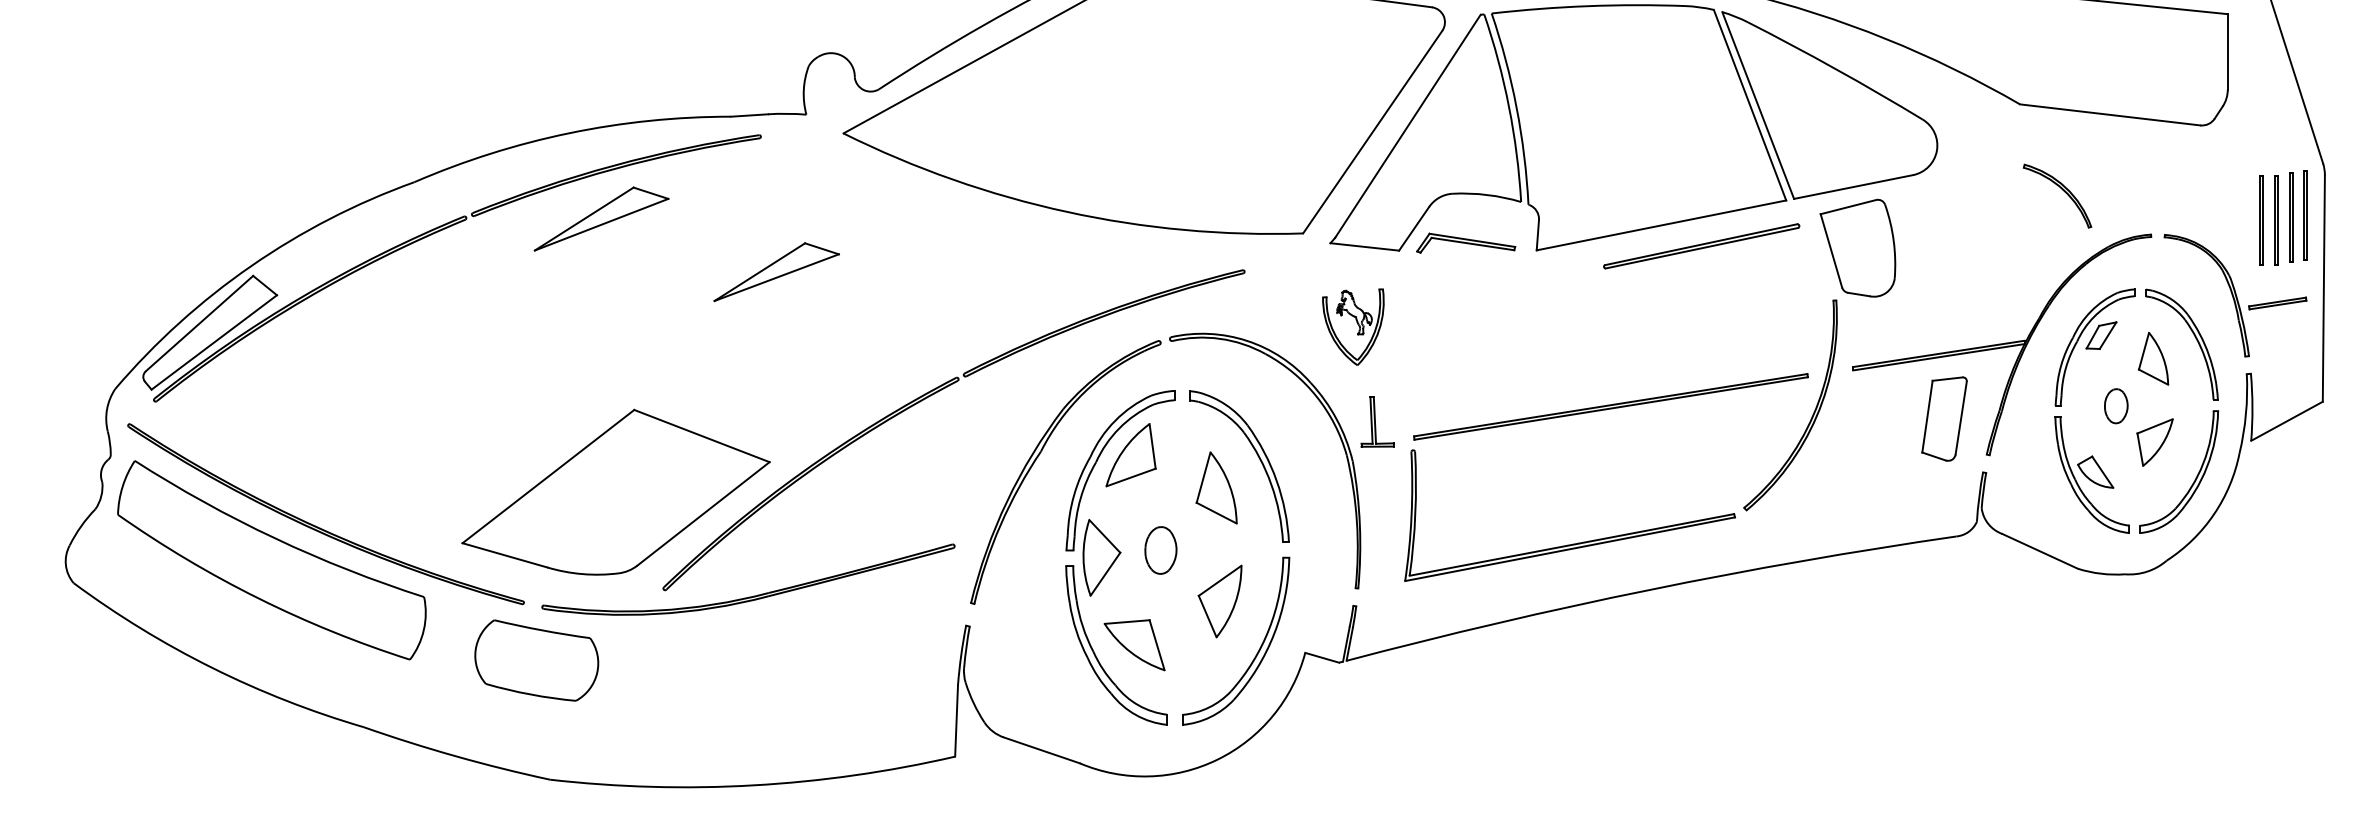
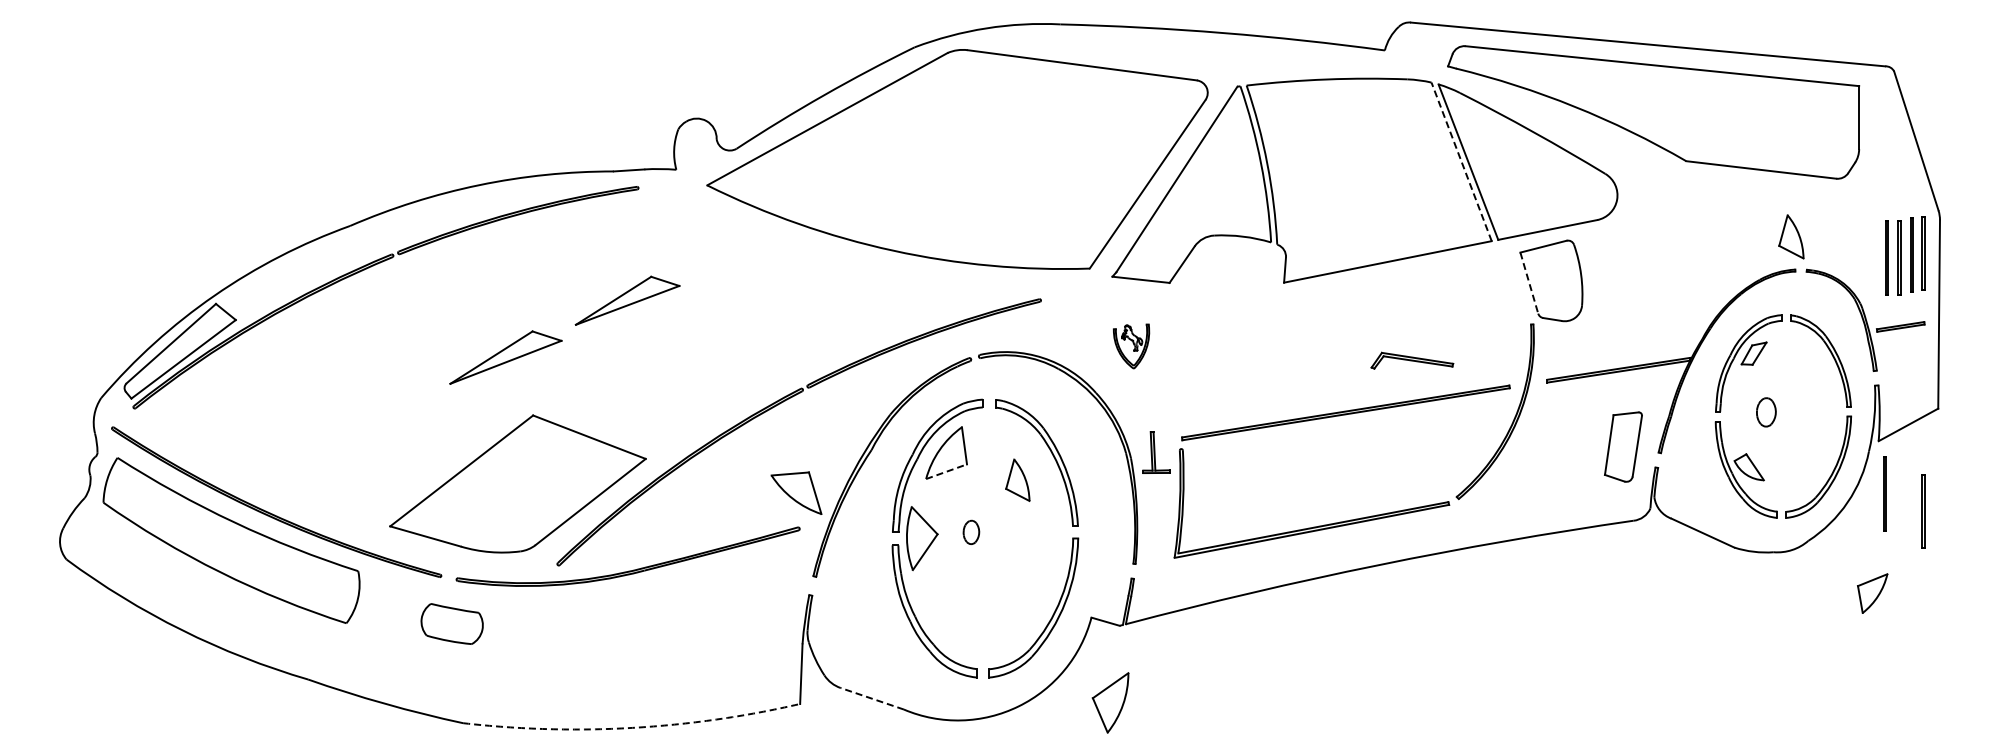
line: (1749, 104) -> (1461, 161), solid -> dashed
part: (2059, 188) -> (1719, 231), removed
part: (601, 218) -> (505, 357), moved
part: (1466, 242) -> (1412, 360), moved
part: (1701, 246) -> (1421, 279), removed
line: (1831, 251) -> (1529, 283), solid -> dashed
part: (776, 271) -> (627, 300), moved
part: (1353, 327) -> (1131, 346), size x0.7
part: (2153, 358) -> (1791, 236), moved
part: (1944, 418) -> (1623, 446), moved
part: (1377, 421) -> (1156, 452), moved
part: (2154, 442) -> (1872, 593), moved
line: (1131, 477) -> (946, 471), solid -> dashed
part: (1216, 486) -> (1017, 479), size x0.7
line: (2258, 503) -> (1884, 493), added
line: (2303, 525) -> (1922, 511), added
part: (1161, 550) -> (971, 532), size x0.6
part: (1219, 601) -> (1110, 702), moved
part: (1134, 644) -> (796, 492), moved
part: (537, 659) -> (452, 623), size x0.6
line: (1040, 750) -> (871, 698), solid -> dashed
arc: (753, 784) -> (632, 727), solid -> dashed

